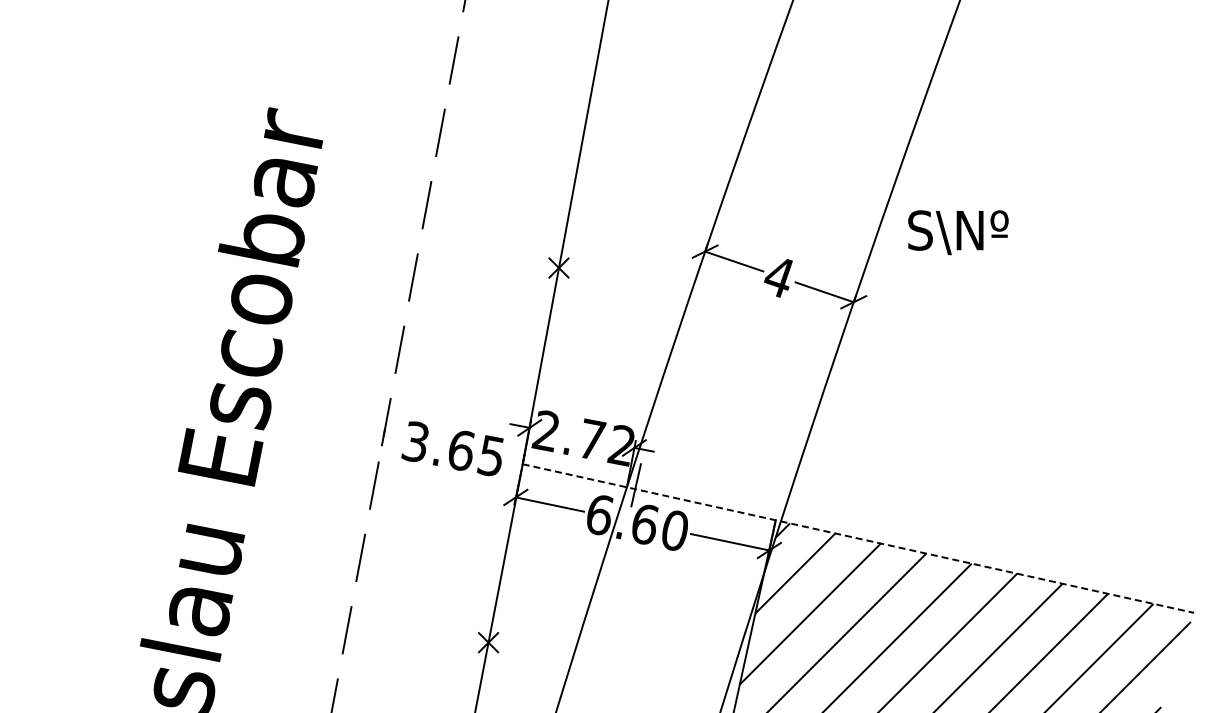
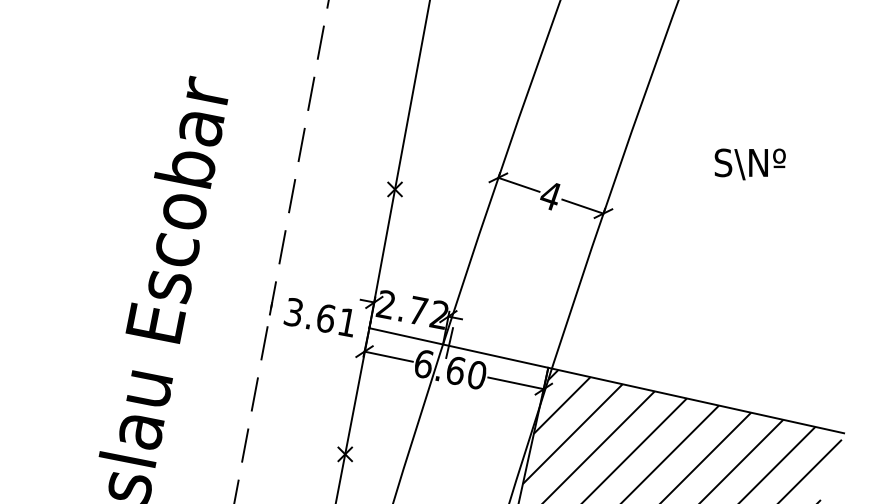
text: (958, 232) -> (750, 164), moved
text: (490, 456) -> (346, 322), 3.65 -> 3.61
line: (858, 538) -> (606, 380), dashed -> solid

